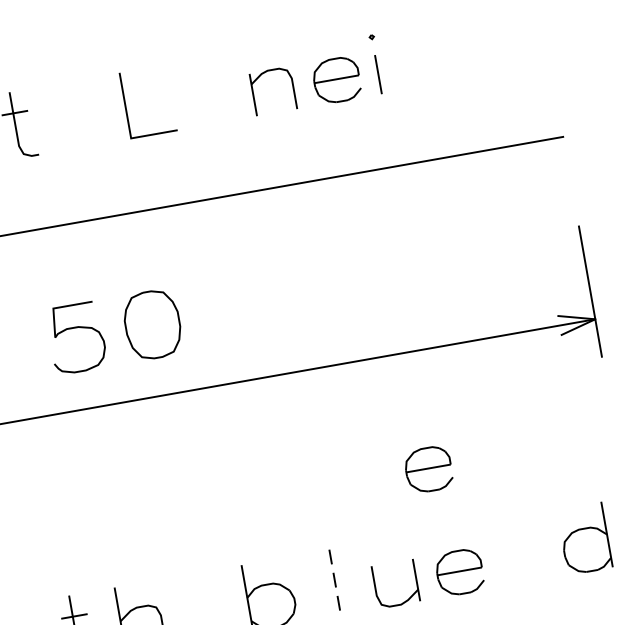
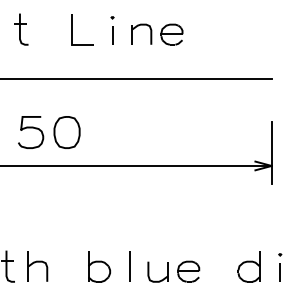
part: (376, 64) -> (112, 30), moved
part: (428, 469) -> (182, 221), removed
line: (335, 582) -> (130, 266), dashed -> solid

